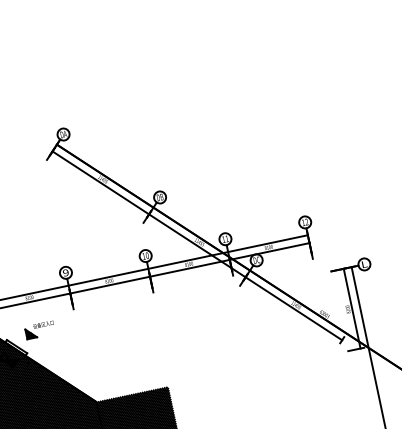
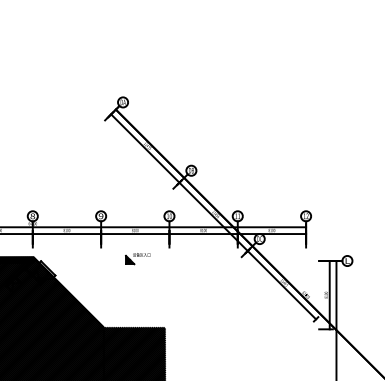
part: (39, 331) -> (137, 259), moved

